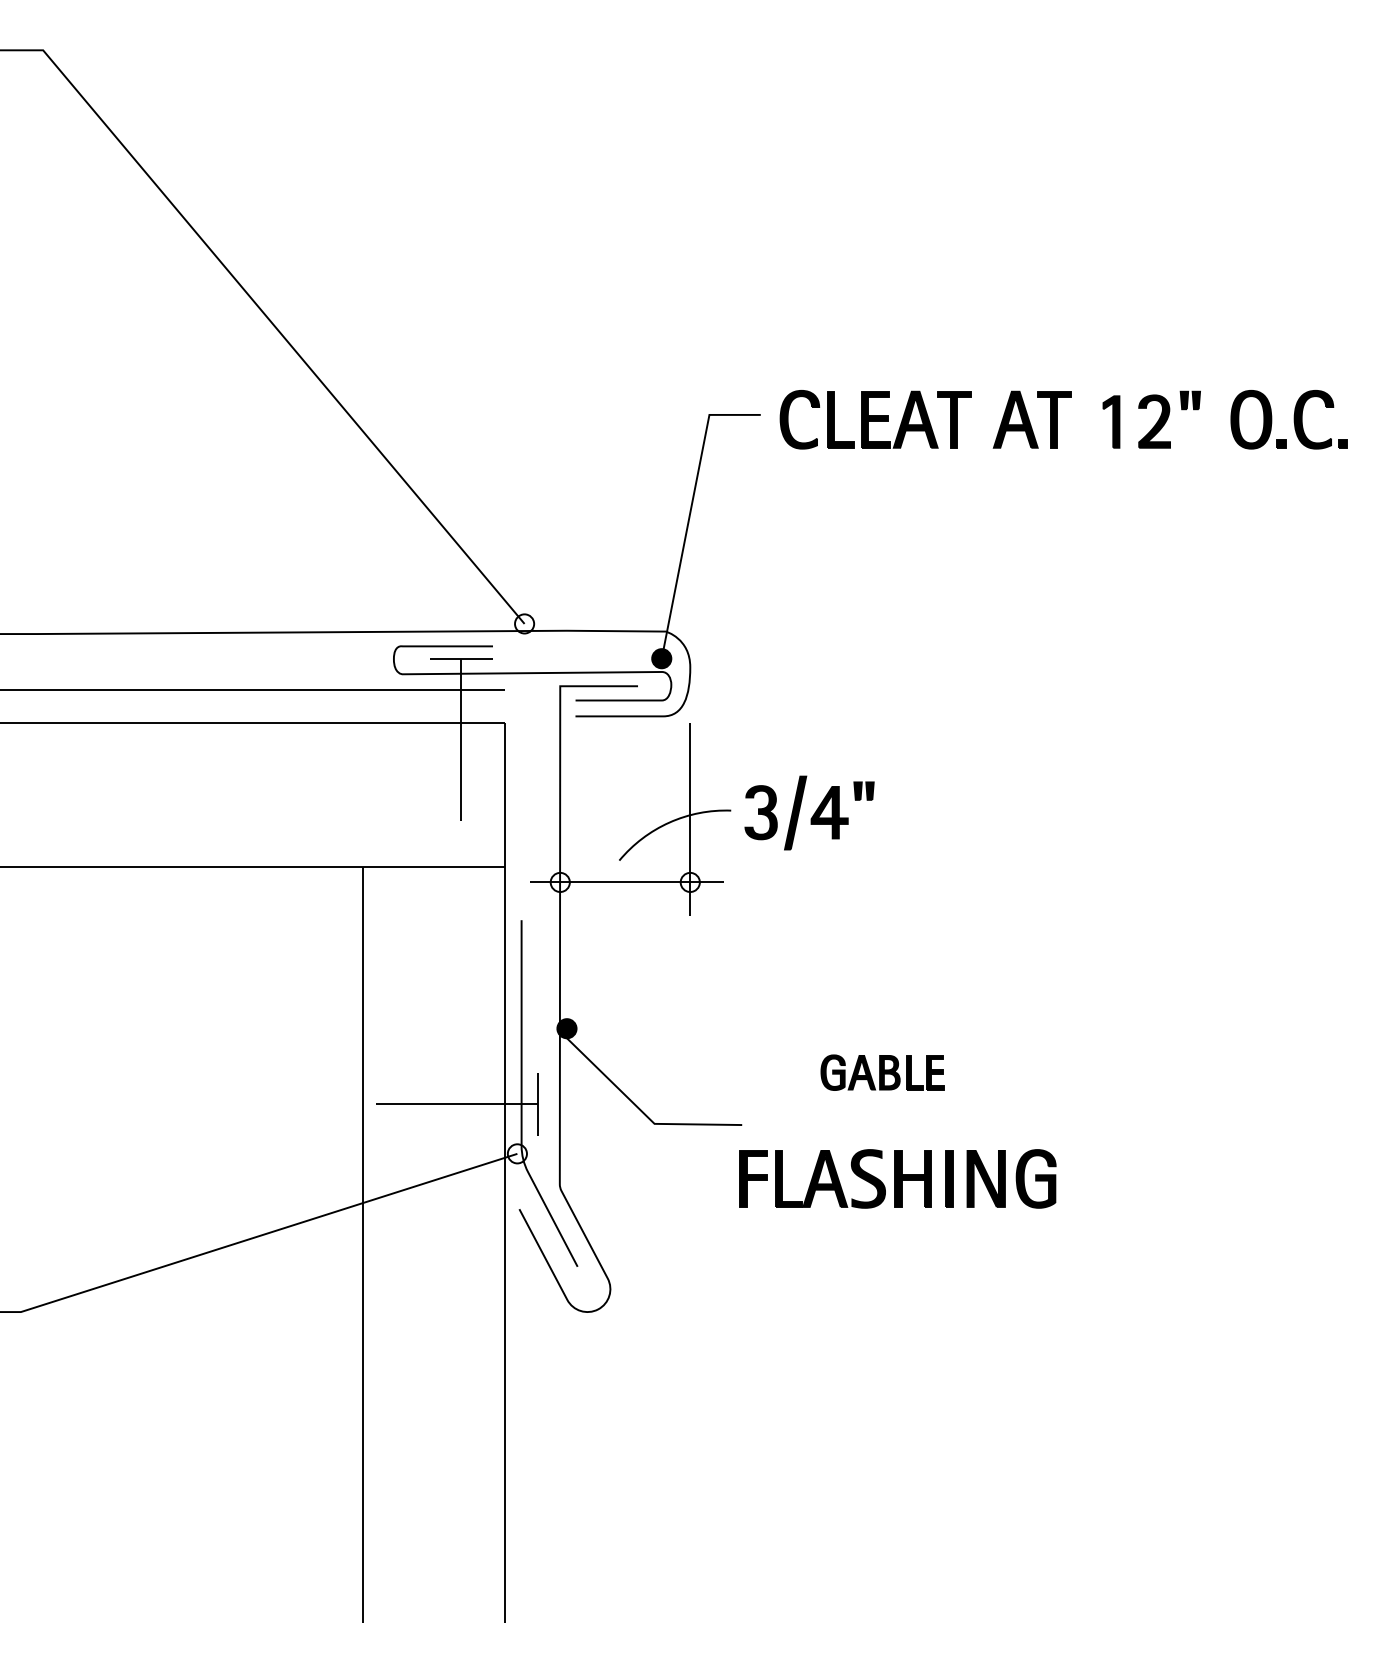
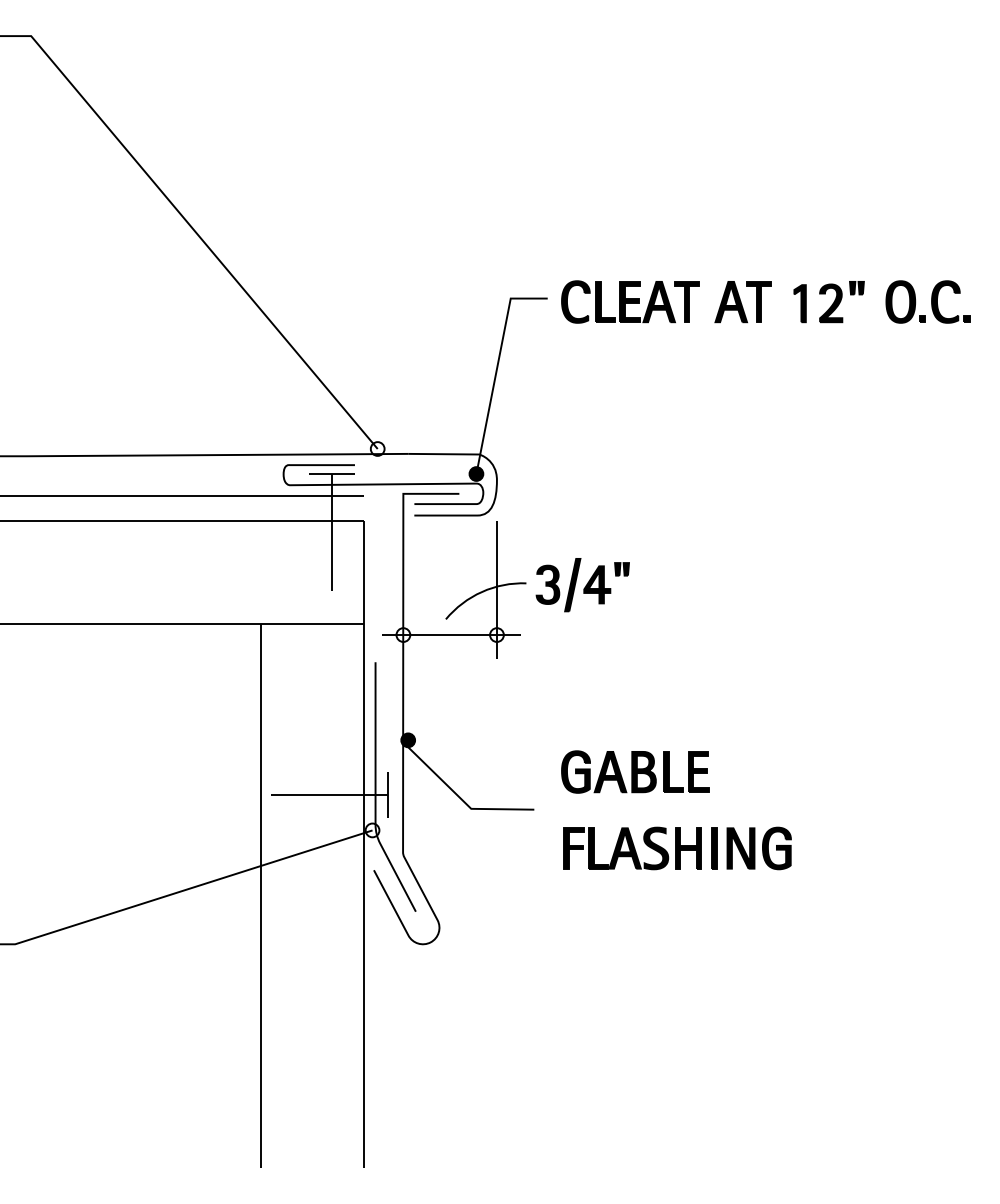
part: (882, 1071) -> (635, 771), size x1.67
part: (898, 1178) -> (677, 848), moved

